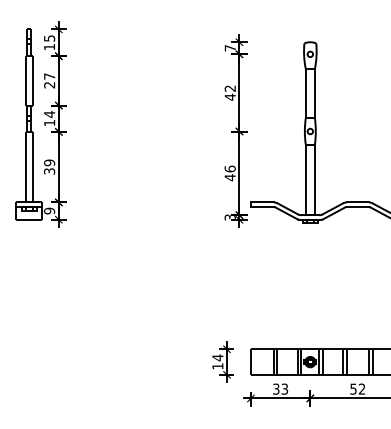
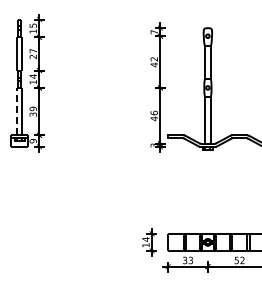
line: (26, 166) -> (17, 111), solid -> dashed

